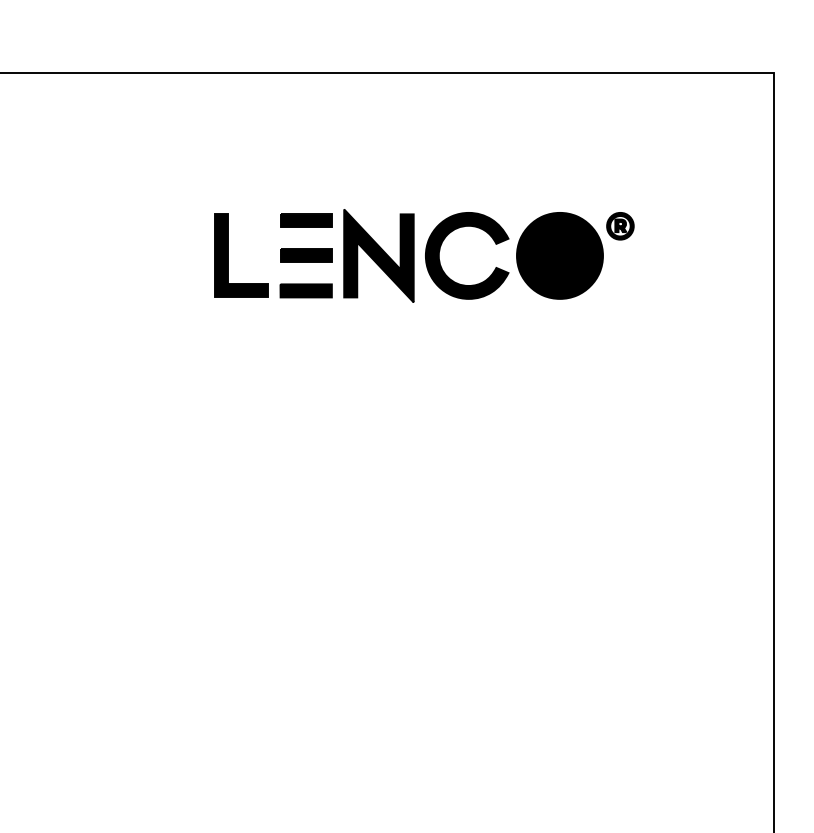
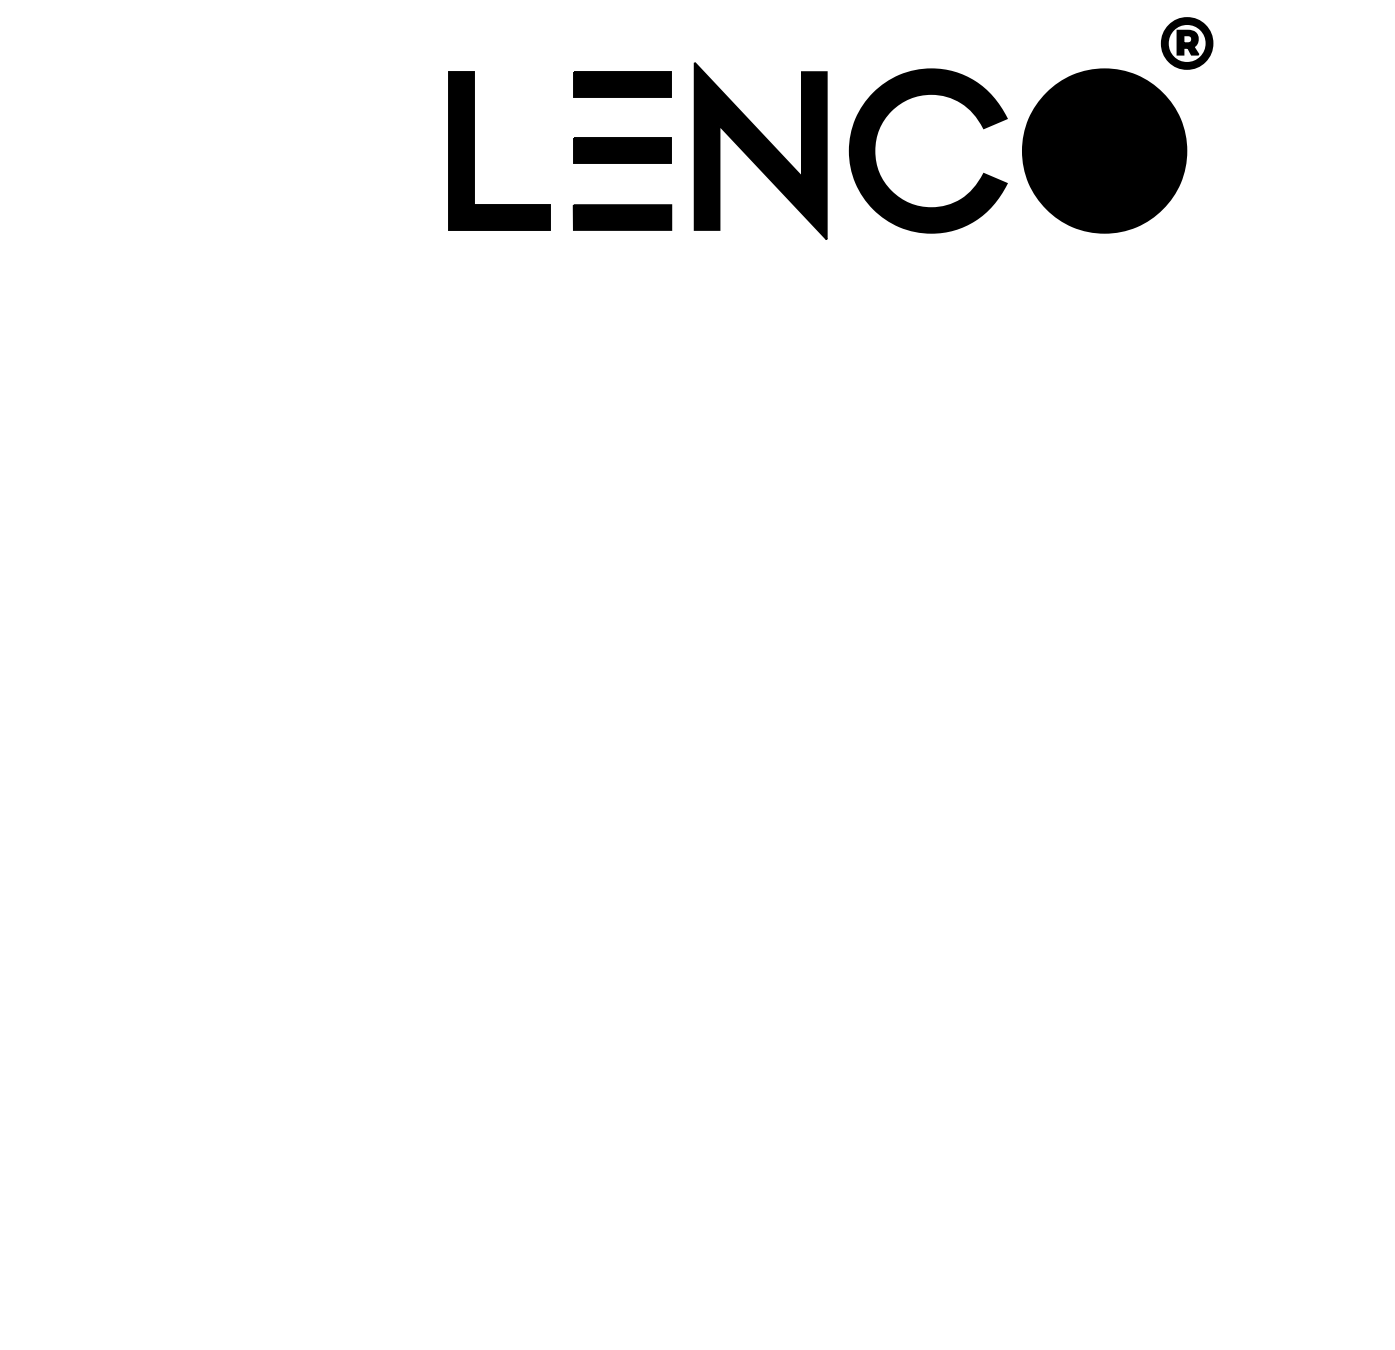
part: (620, 226) -> (1187, 43), moved

